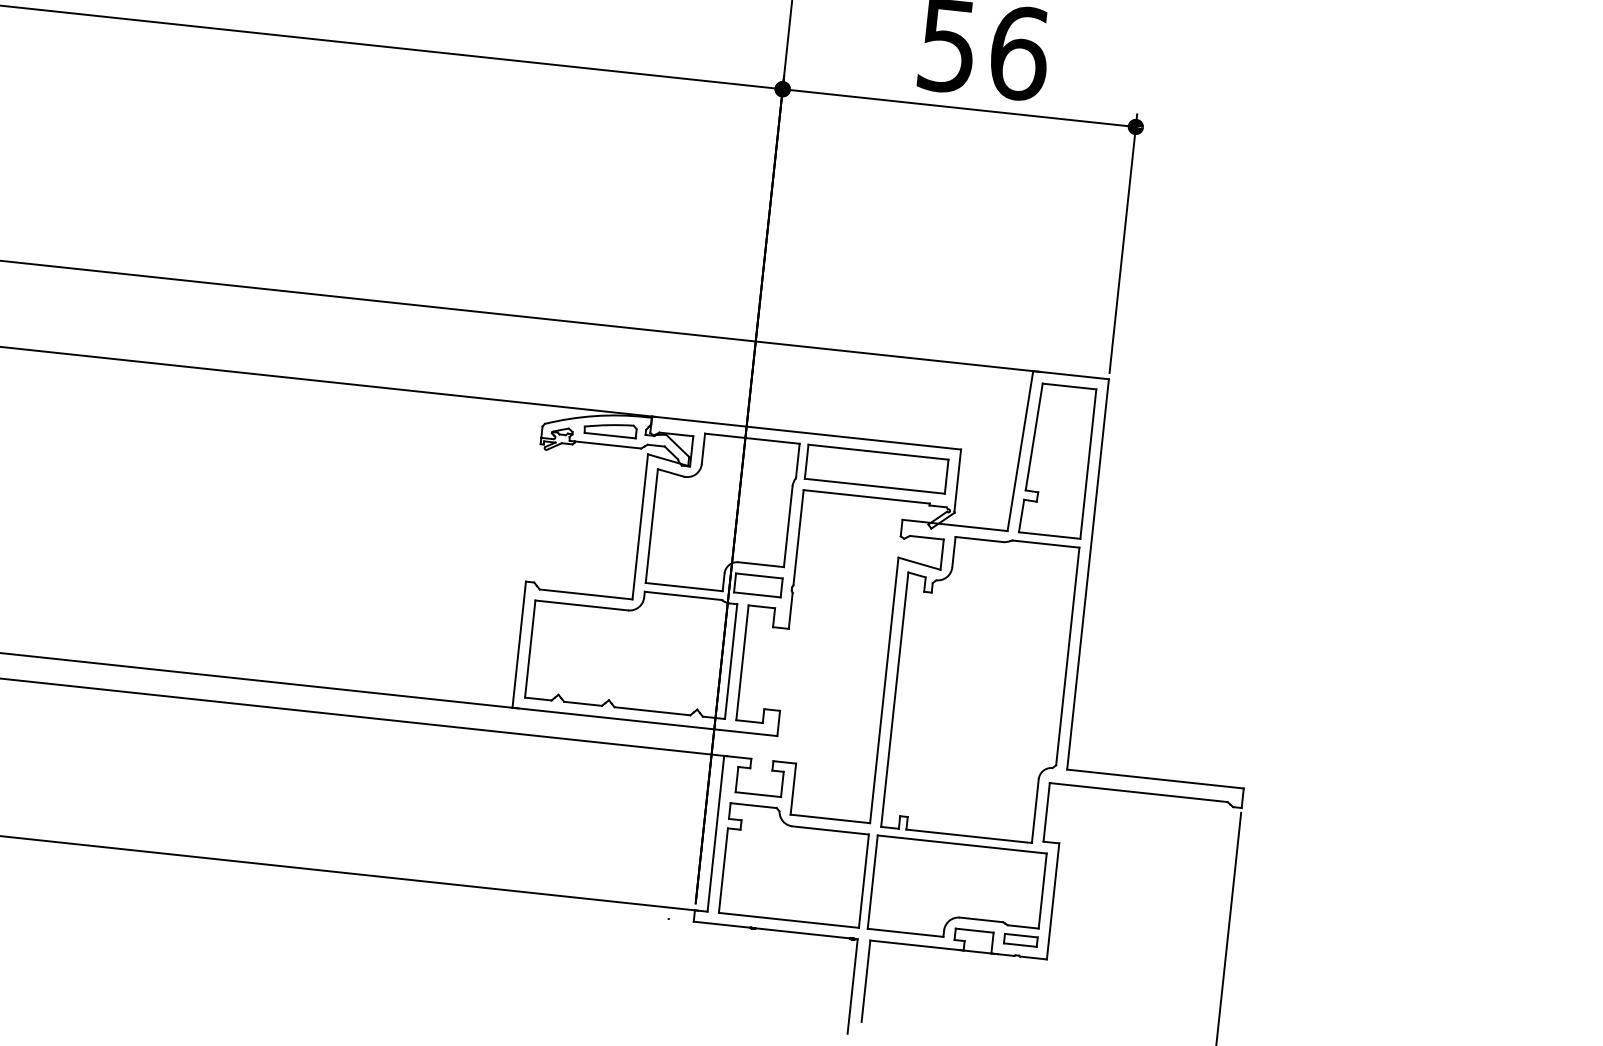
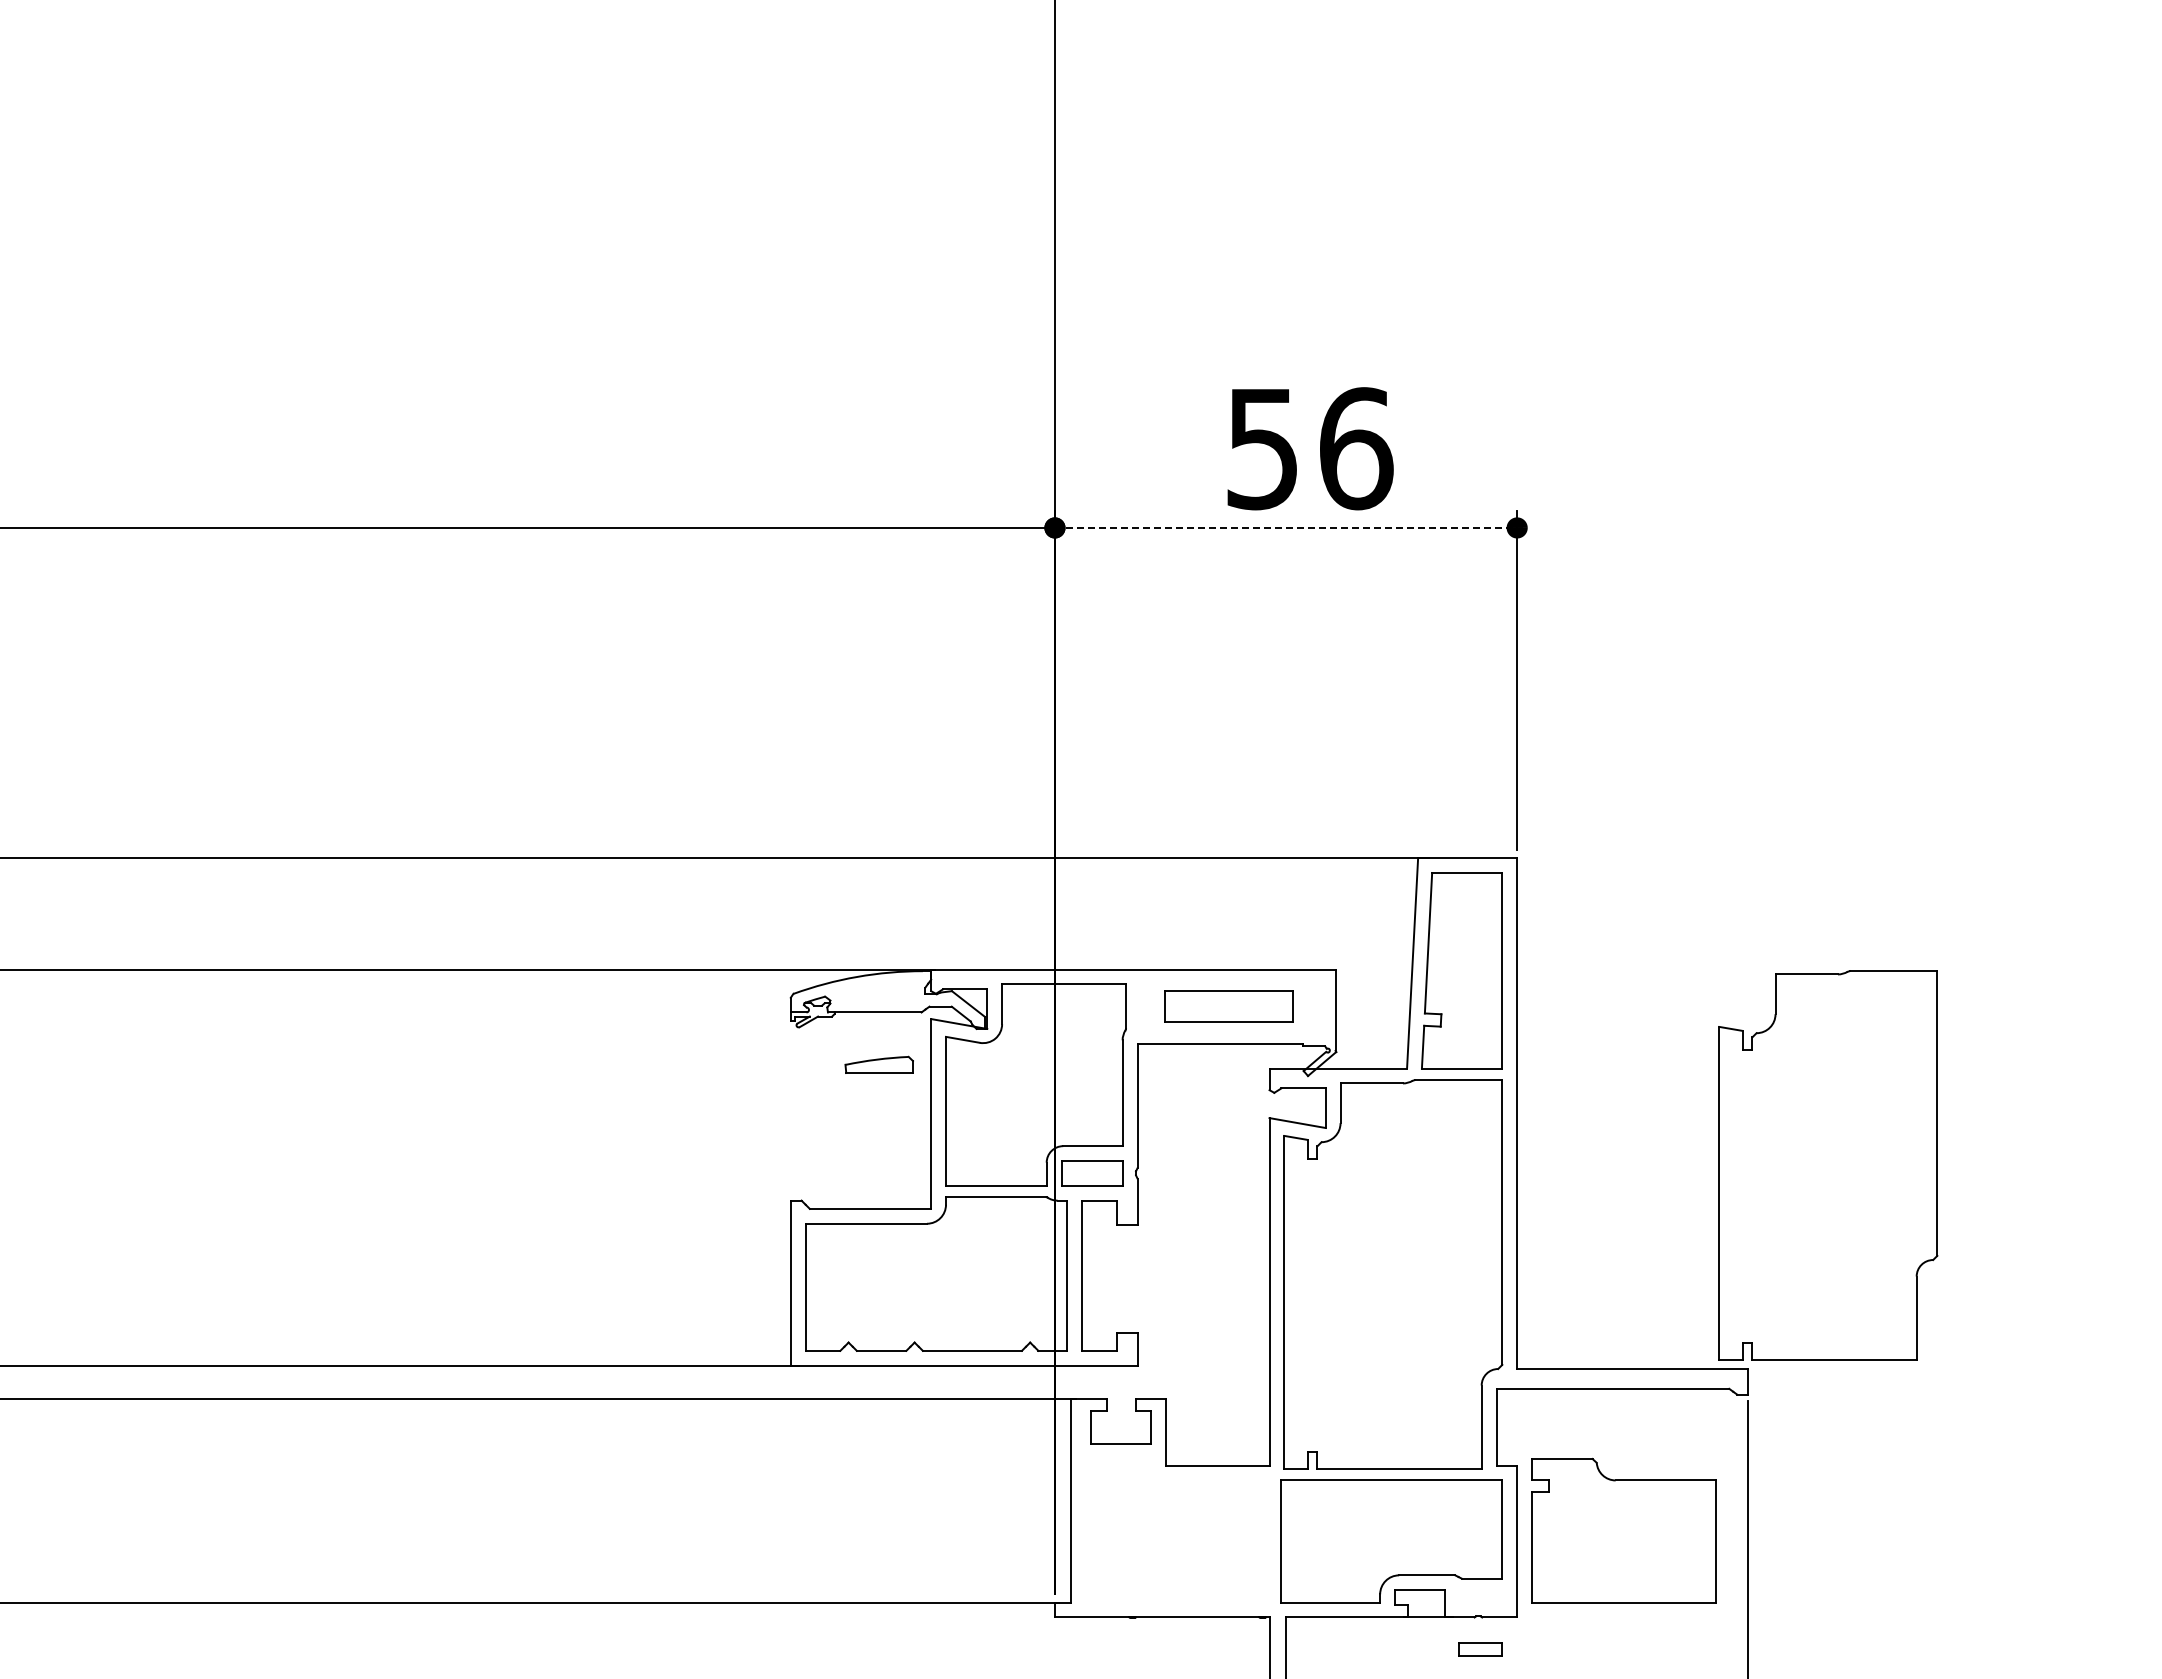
line: (959, 107) -> (1286, 527), solid -> dashed
part: (610, 429) -> (878, 1064), moved
part: (876, 469) -> (1229, 1006), size x0.7
part: (1321, 639) -> (1828, 1165), added
part: (794, 865) -> (1623, 1530), moved
part: (1020, 940) -> (1480, 1649), moved

